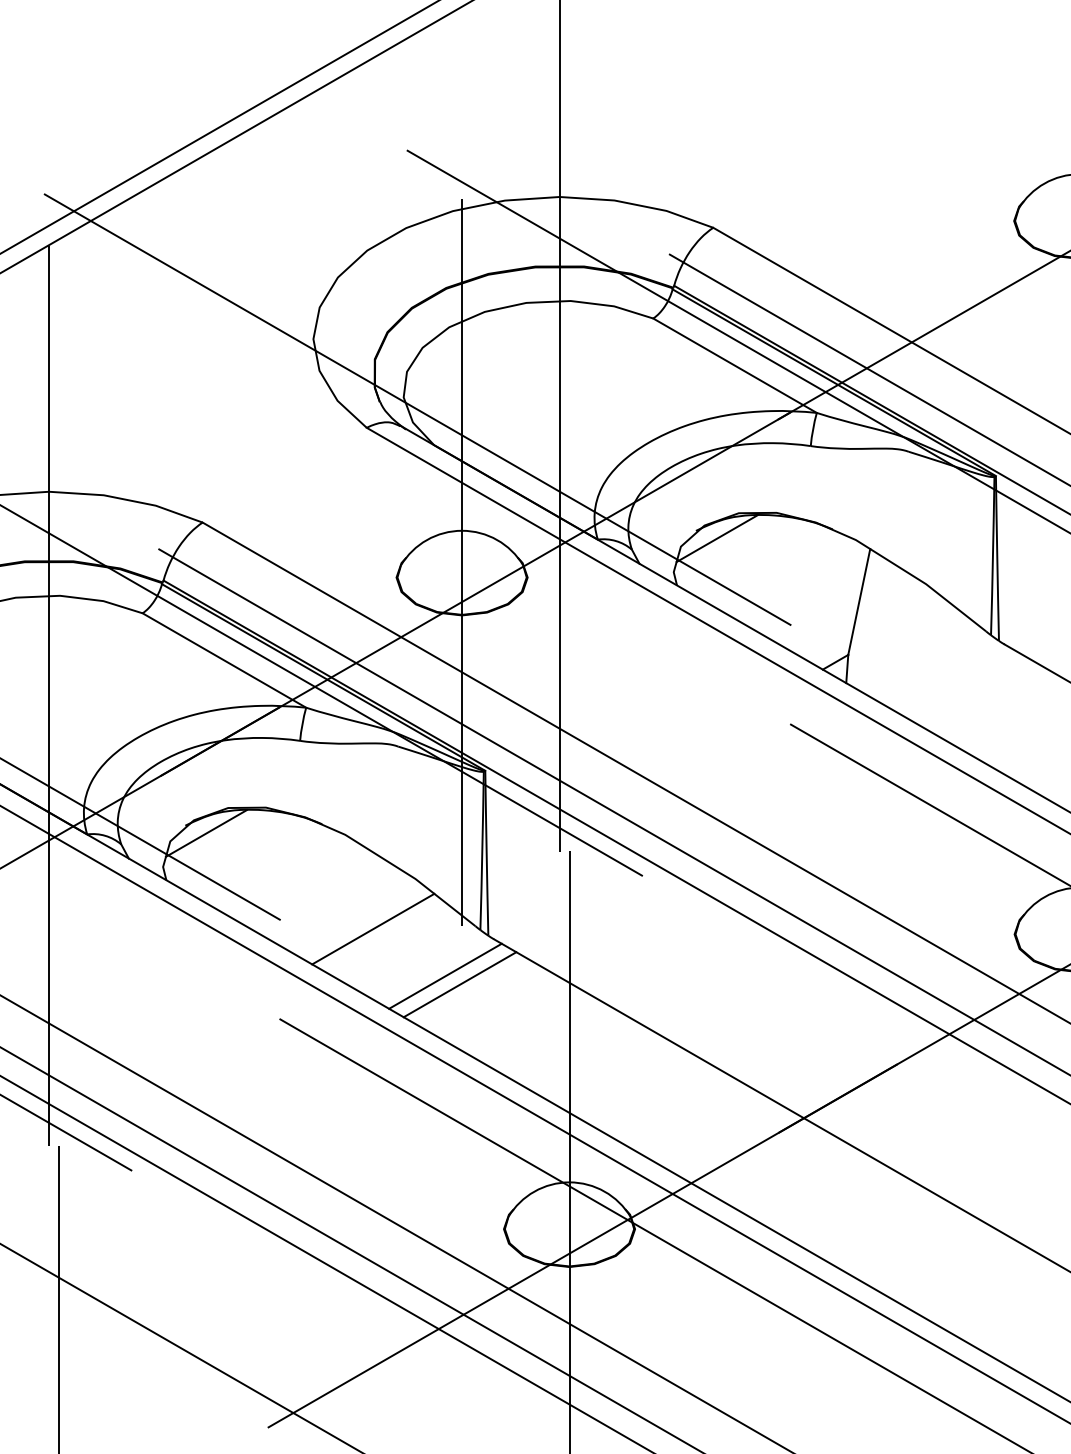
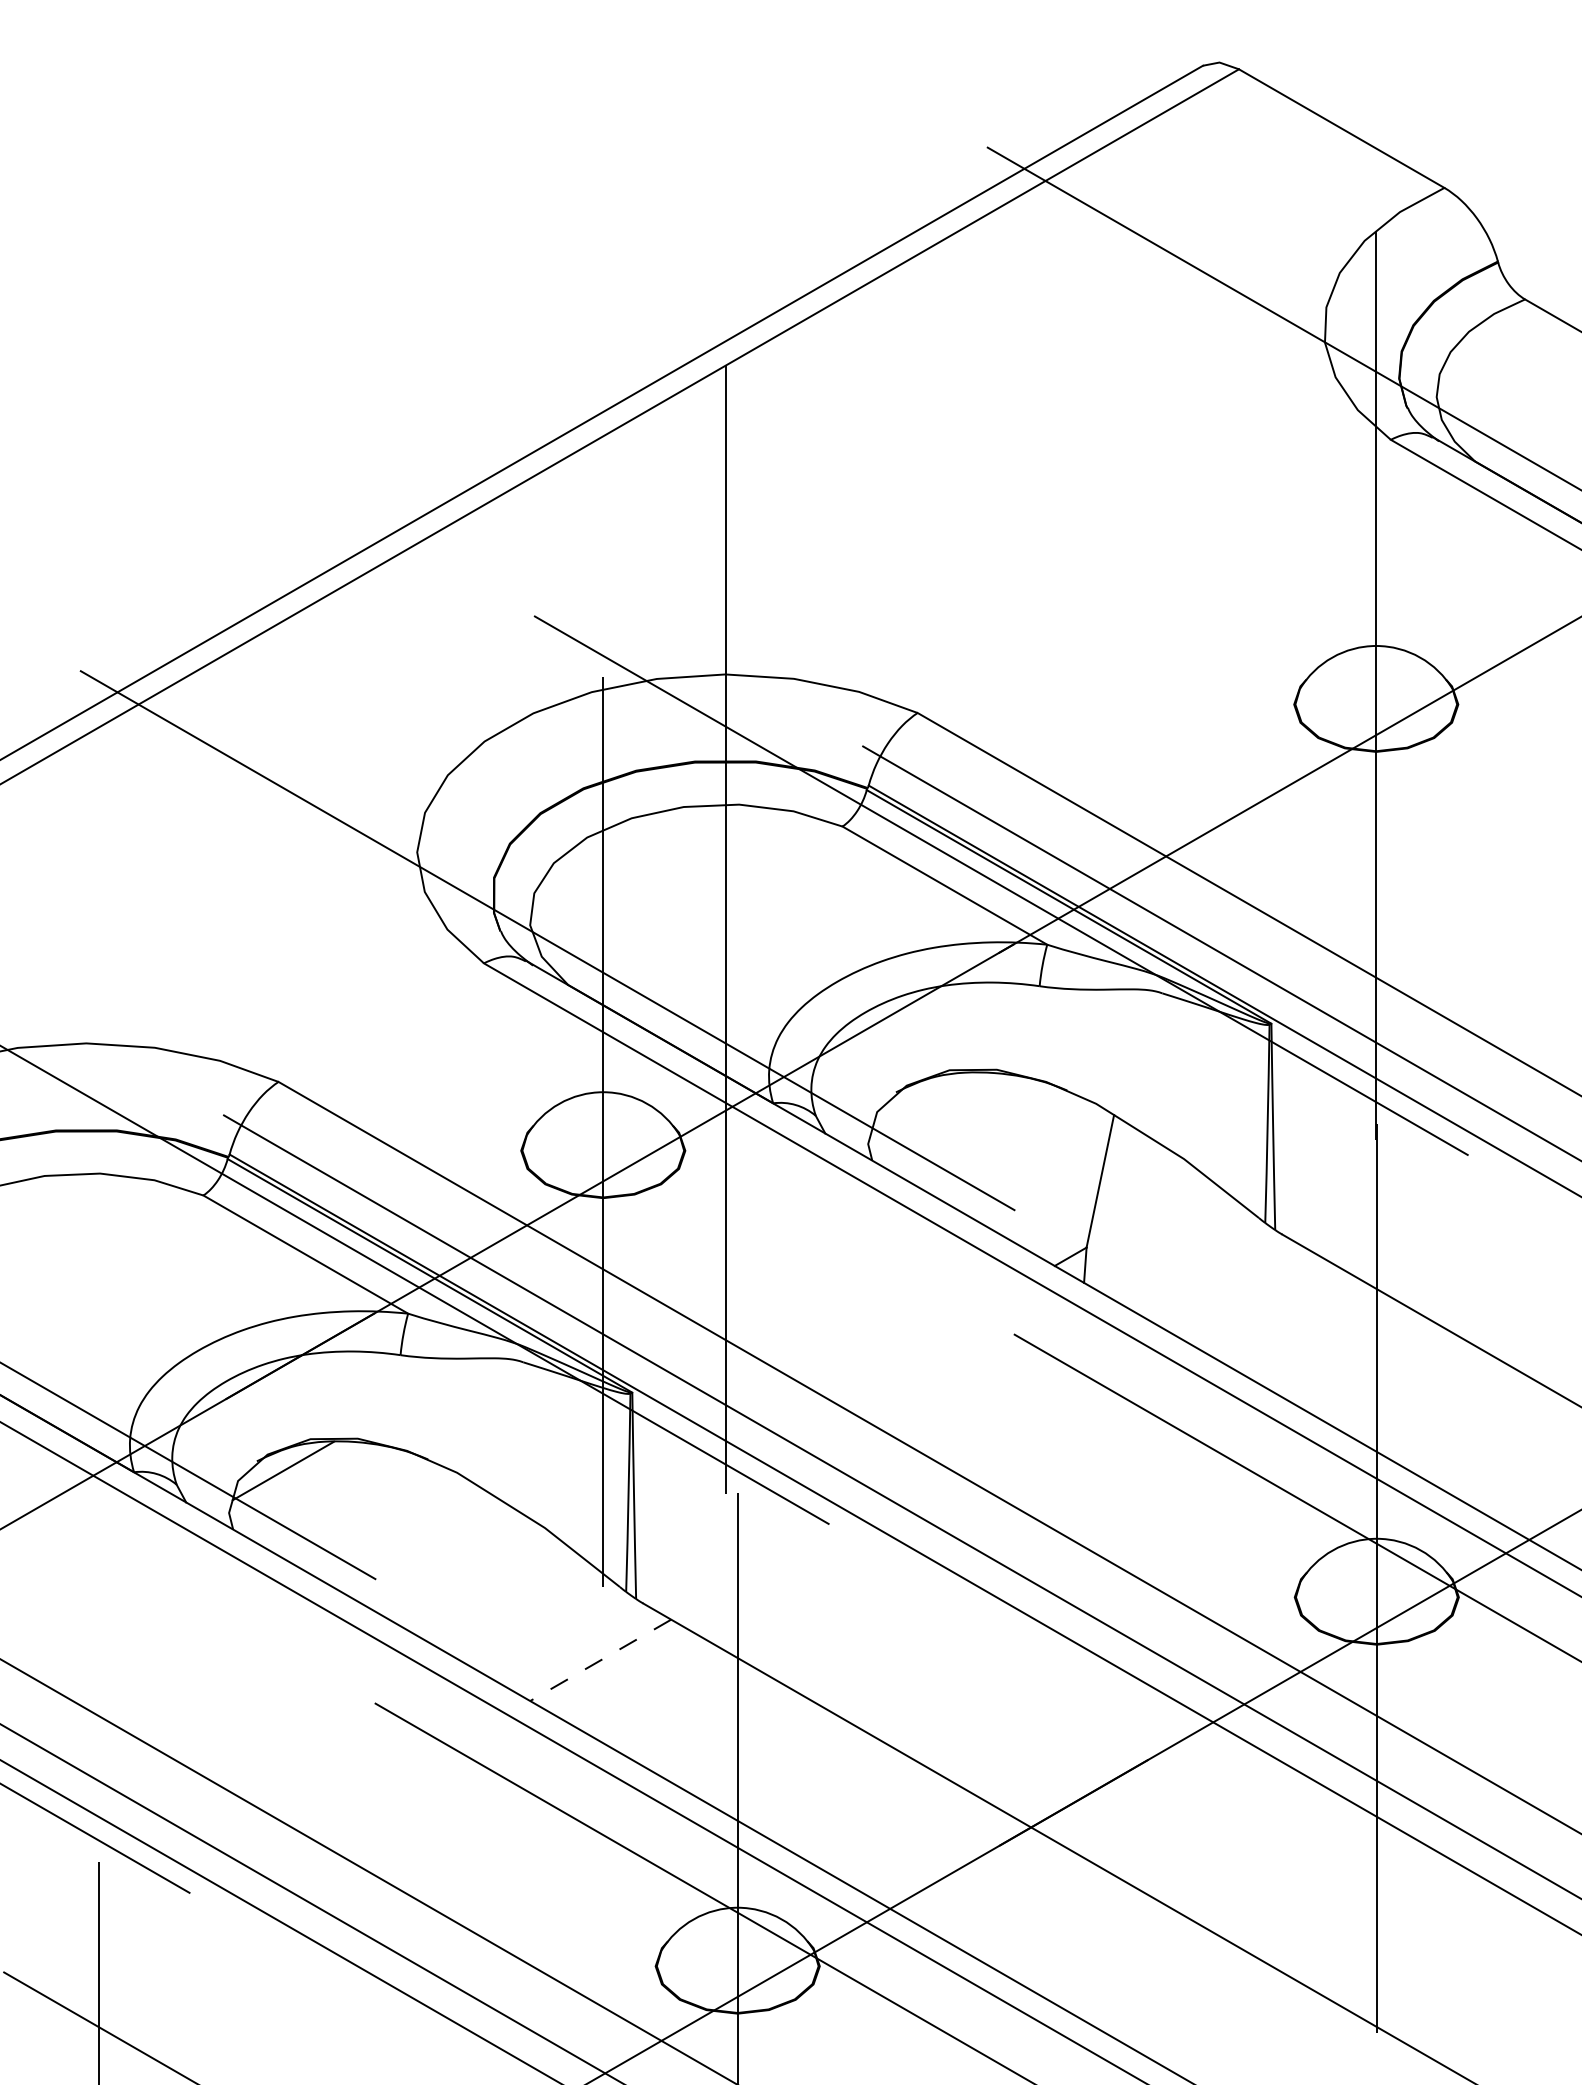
line: (717, 538) -> (922, 1101), removed
line: (49, 695) -> (86, 1298), removed
line: (372, 928) -> (491, 1590), removed
line: (444, 976) -> (581, 1649), removed
line: (459, 984) -> (600, 1660), solid -> dashed

